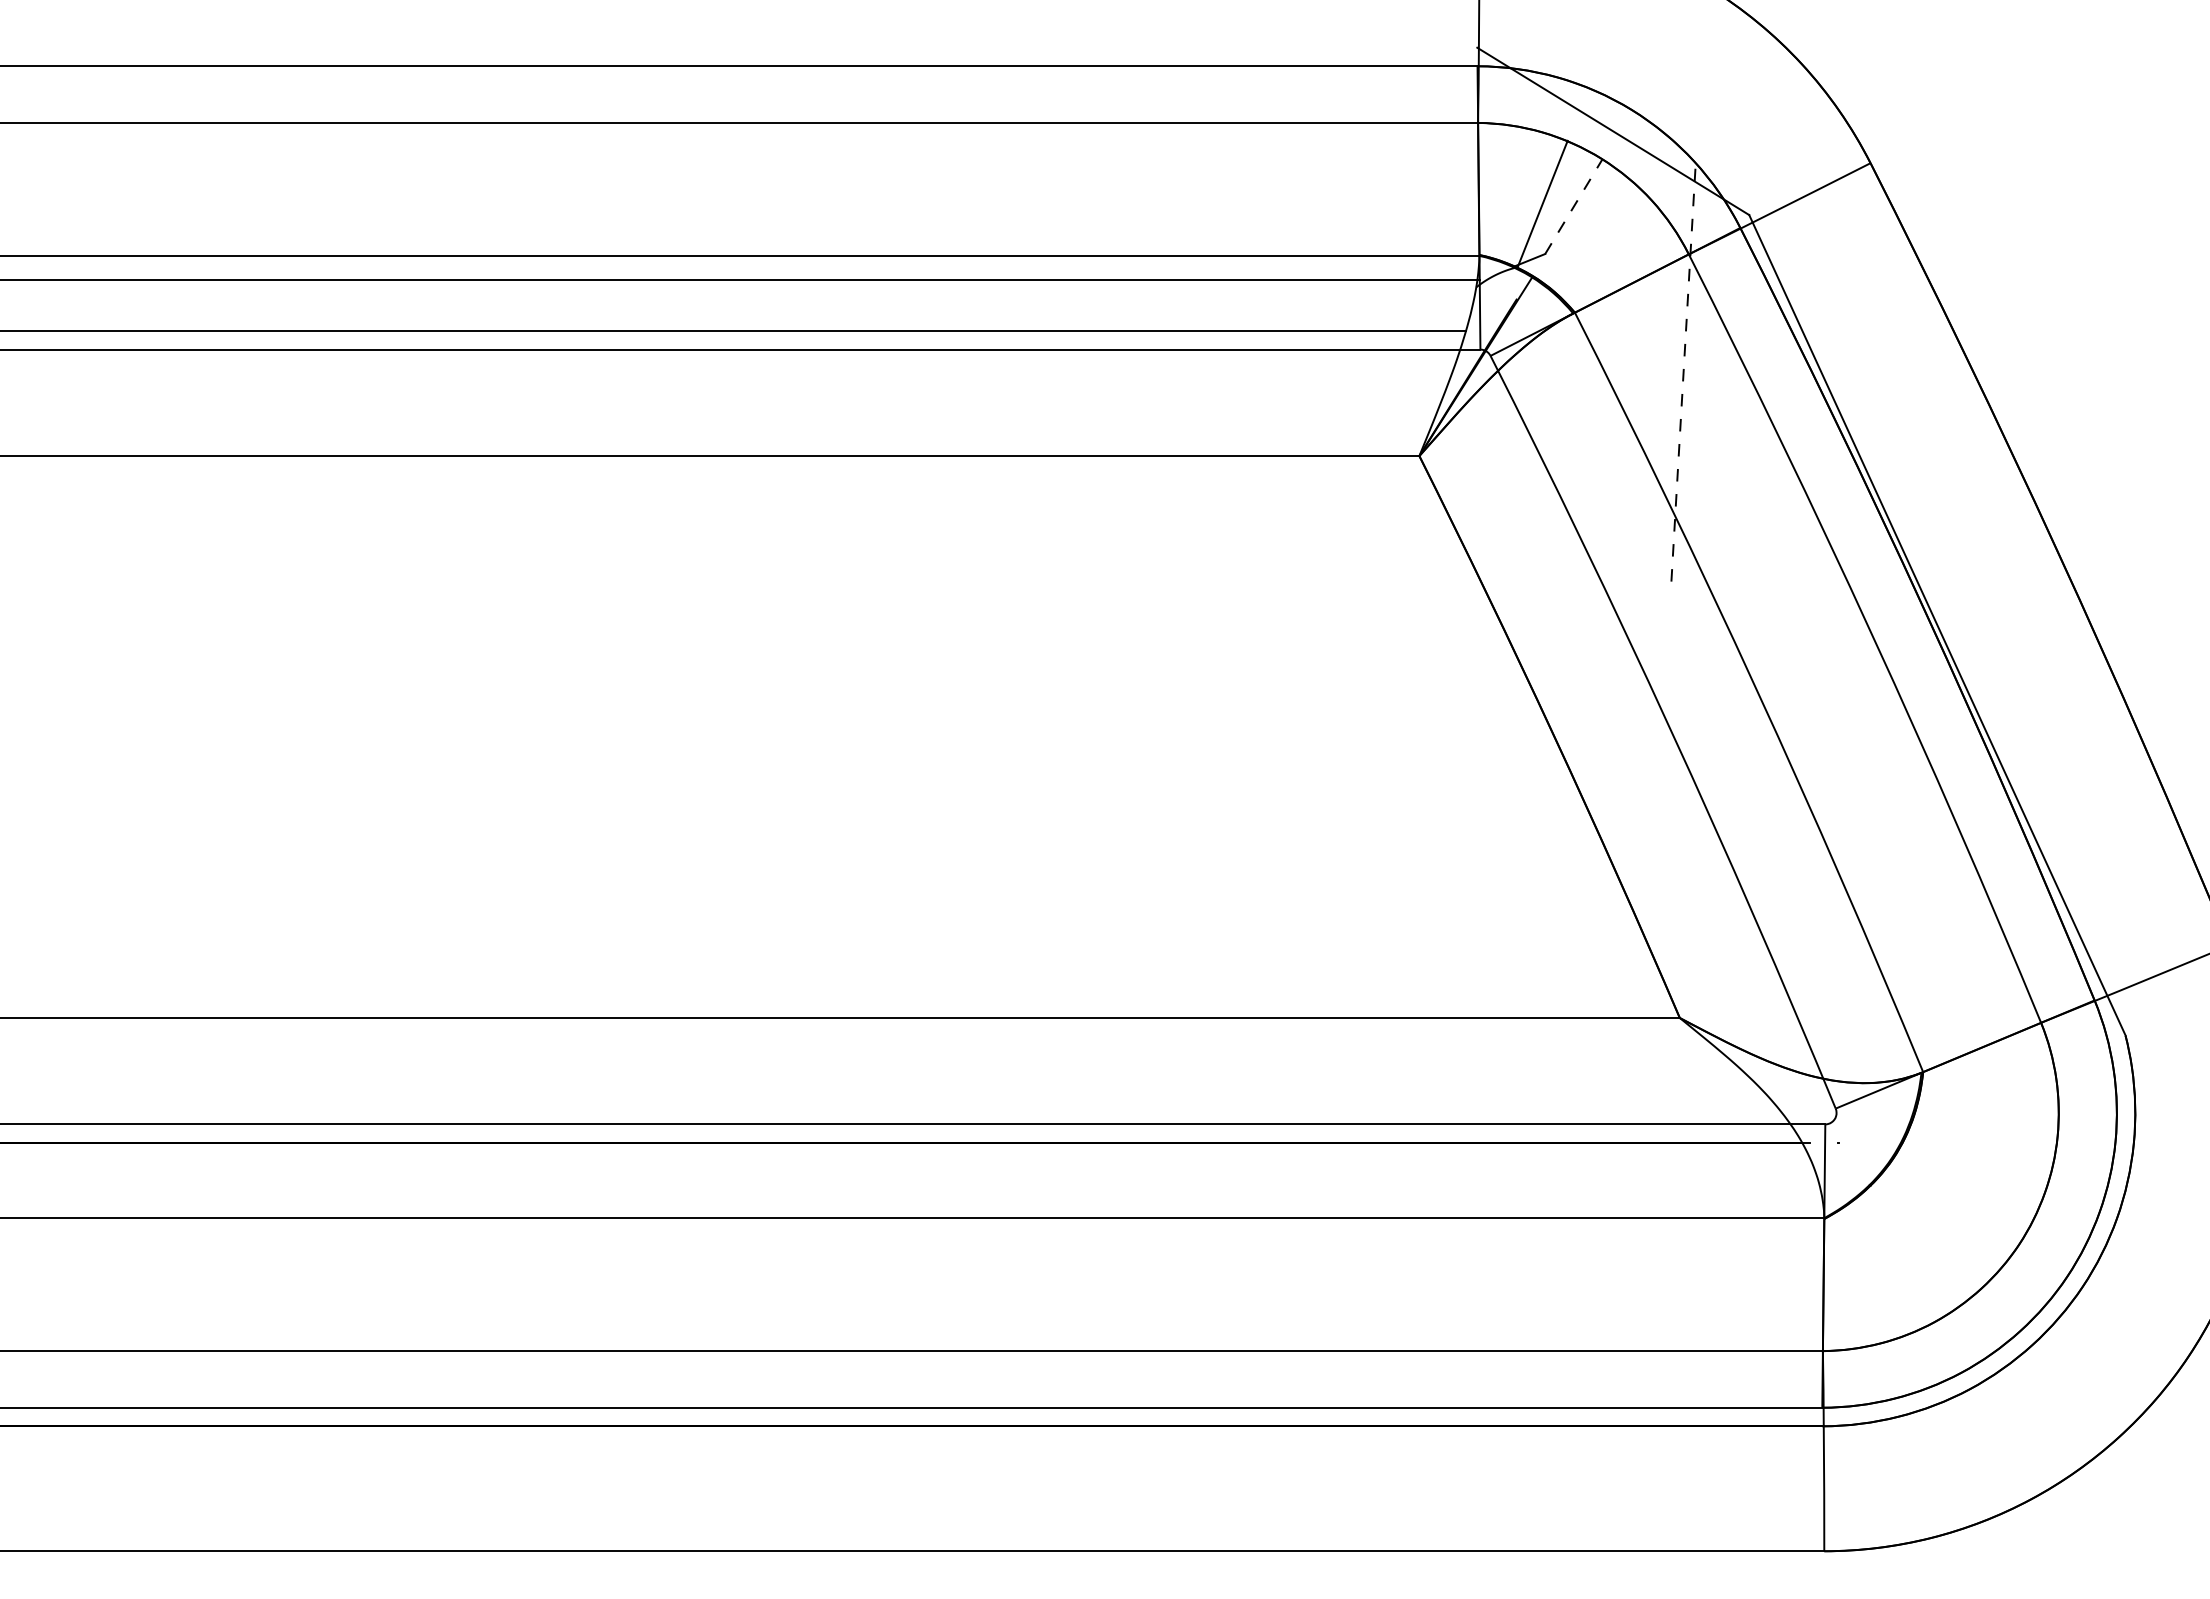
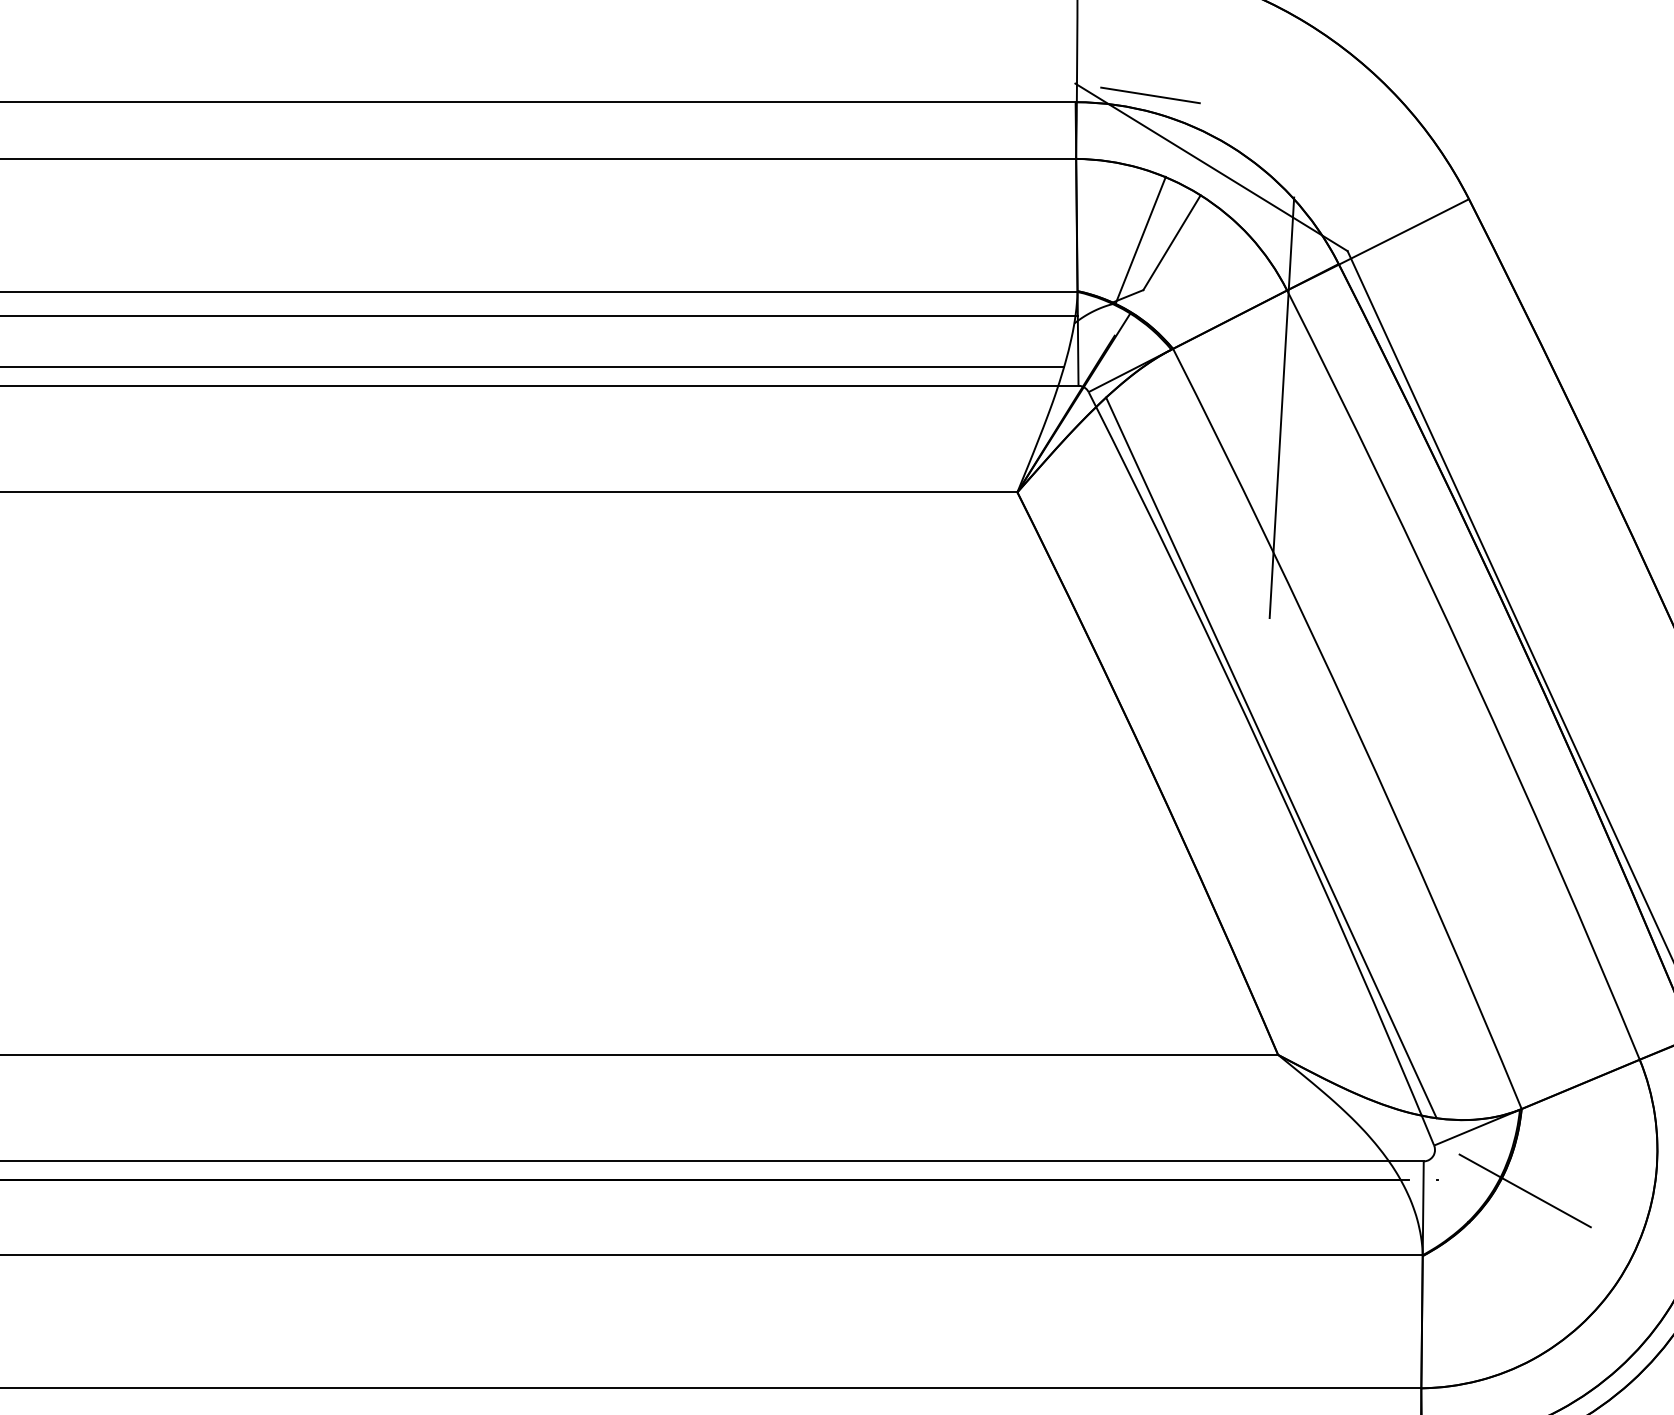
line: (1552, 59) -> (1150, 95), added
line: (1574, 206) -> (1172, 242), dashed -> solid
line: (1683, 371) -> (1281, 407), dashed -> solid
line: (1673, 721) -> (1271, 758), added
line: (1926, 1153) -> (1525, 1190), added

